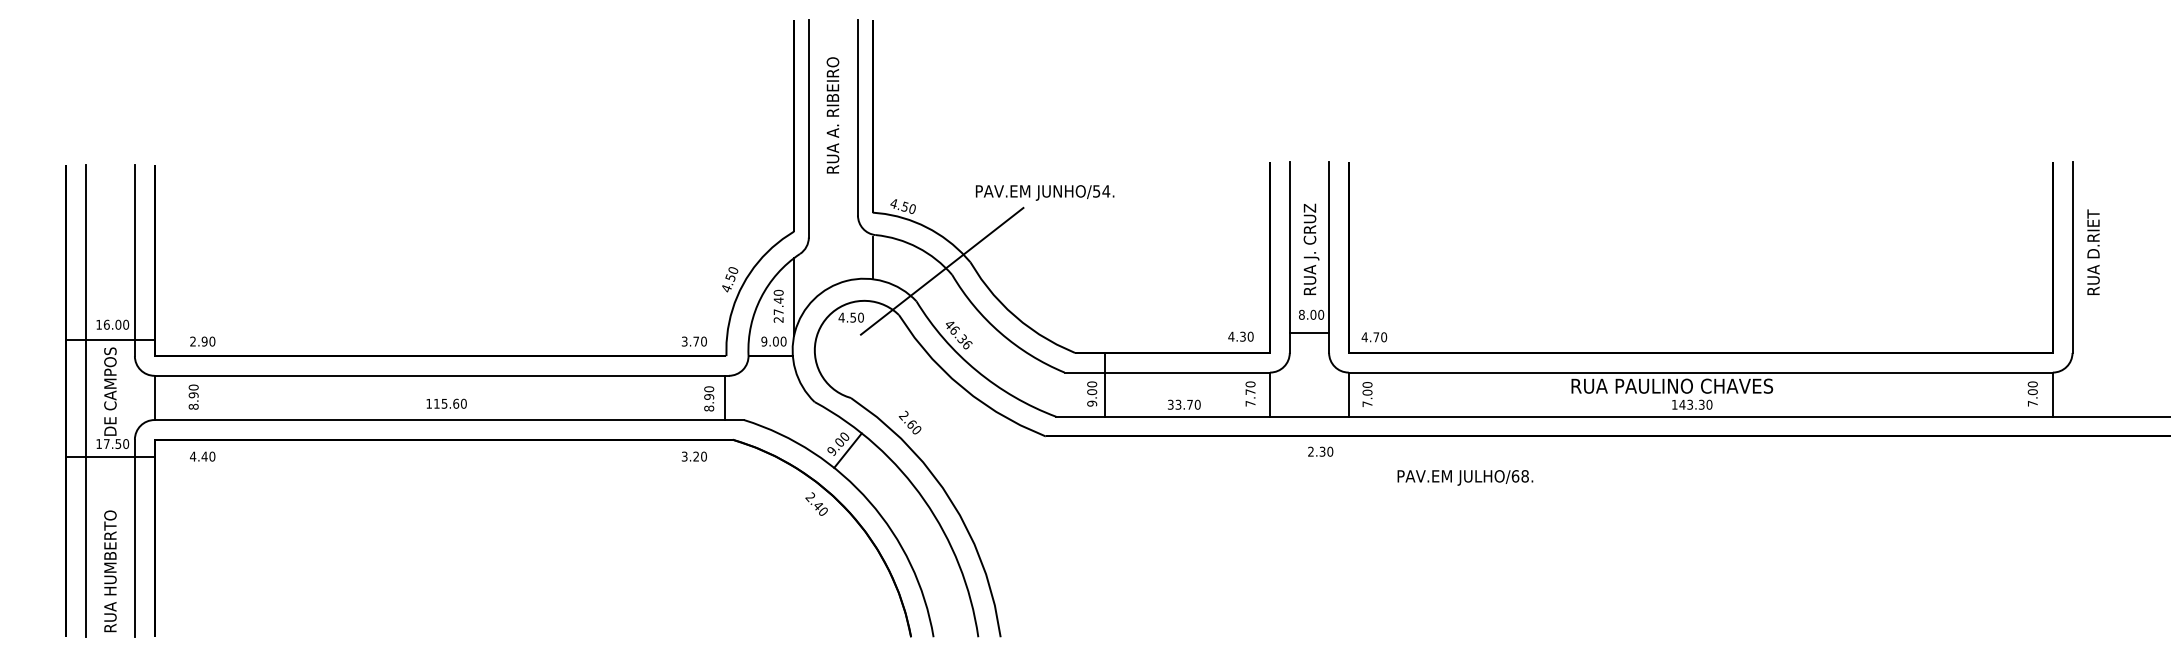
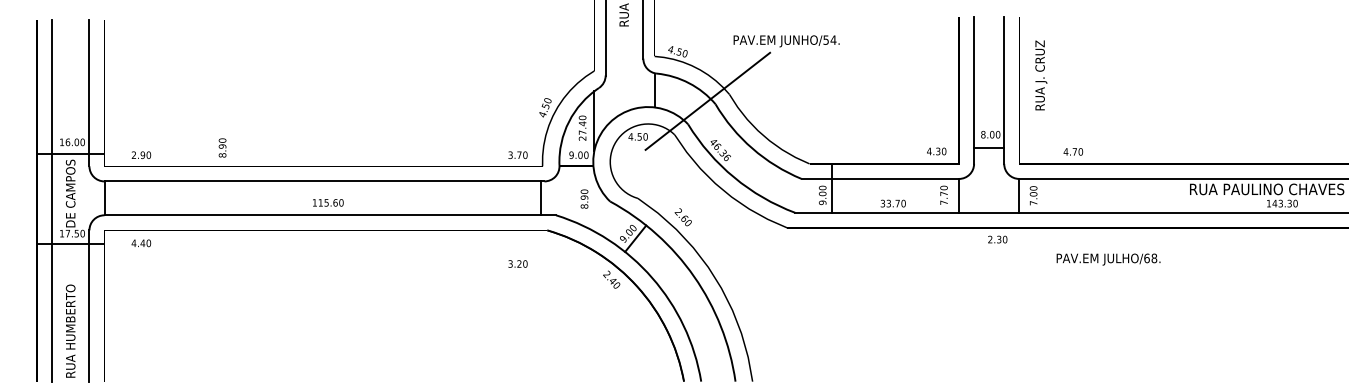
text: (1311, 248) -> (1041, 74), moved
text: (1374, 337) -> (1073, 152), moved
text: (193, 396) -> (222, 147), moved
text: (709, 398) -> (584, 198), moved
text: (693, 456) -> (517, 263), moved

